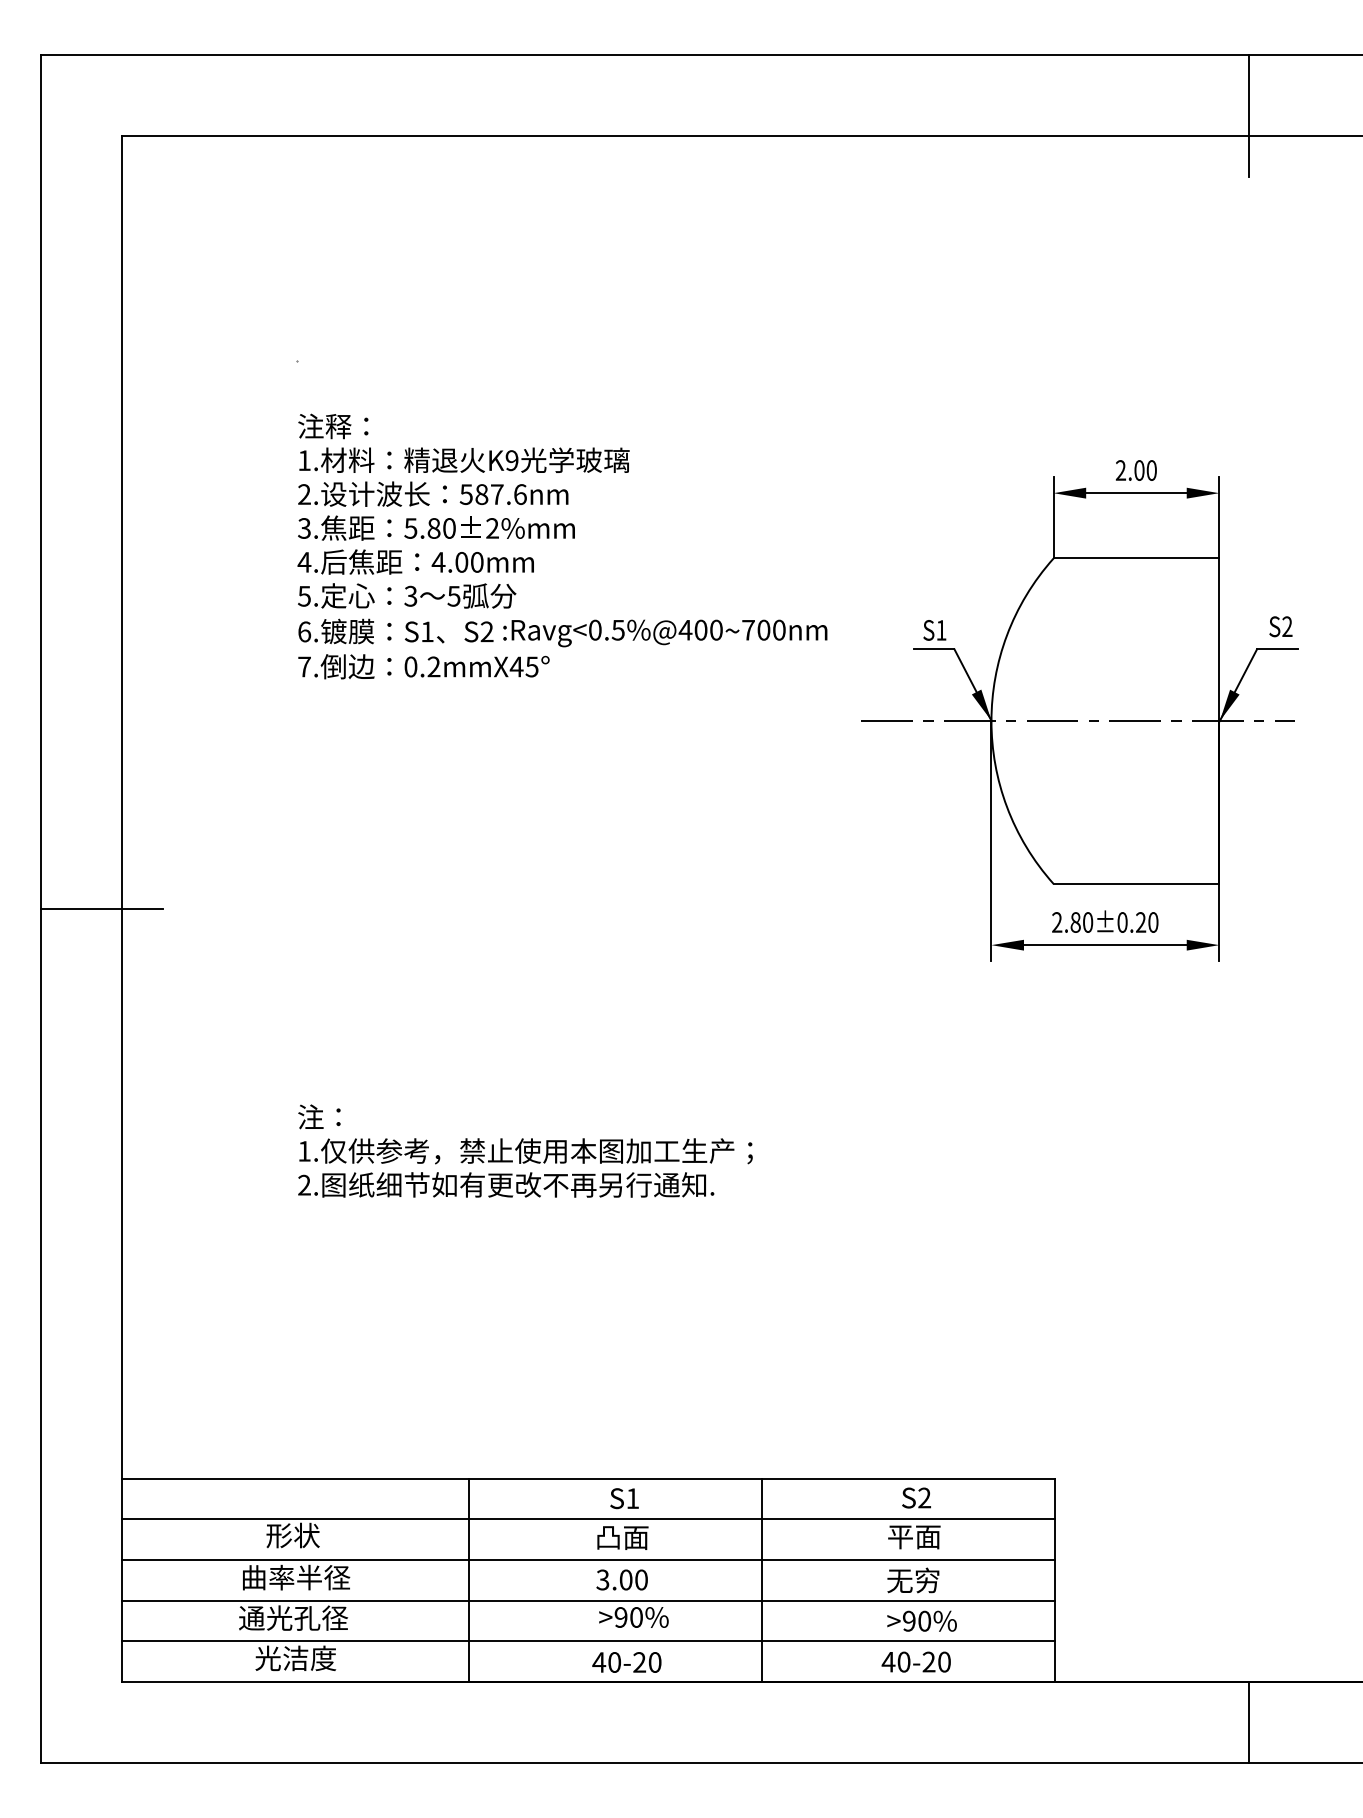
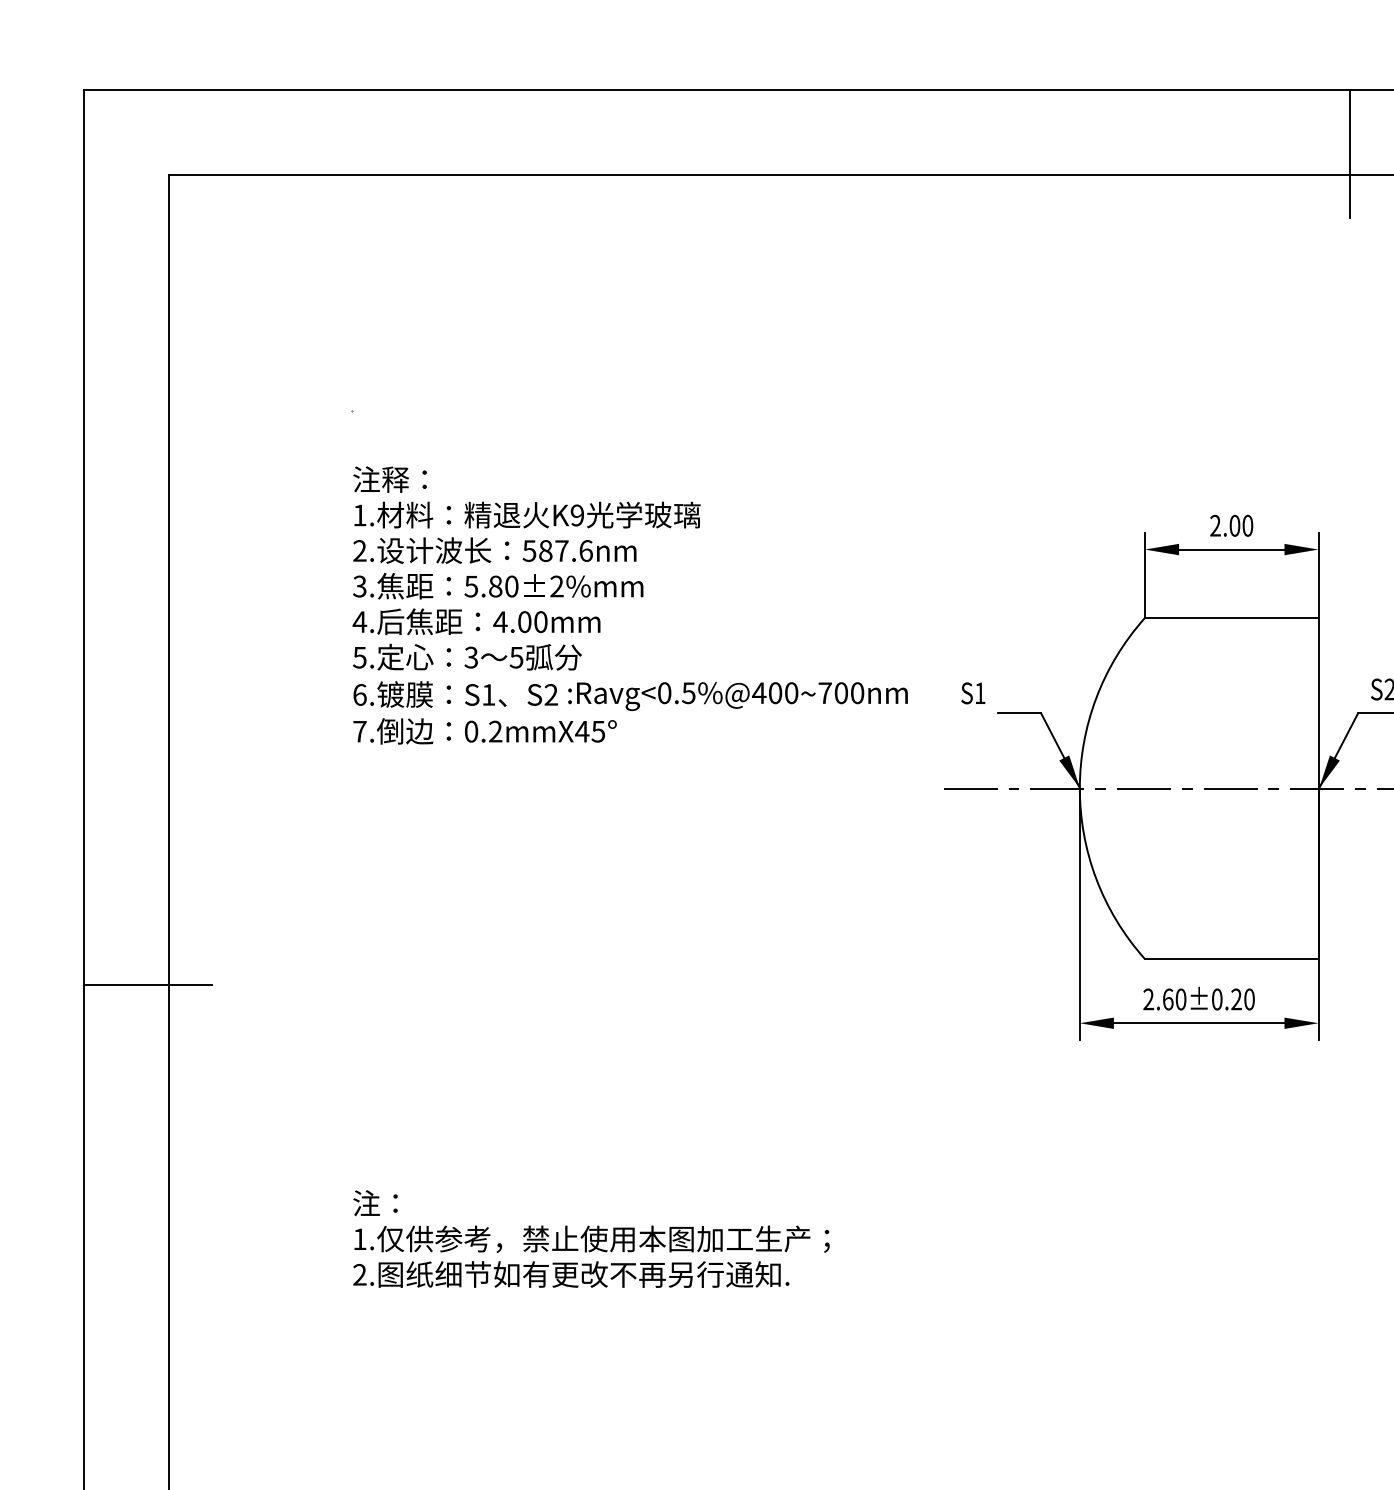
text: (934, 630) -> (972, 693), moved
text: (1075, 922) -> (1167, 999), 2.80±0.20 -> 2.60±0.20

